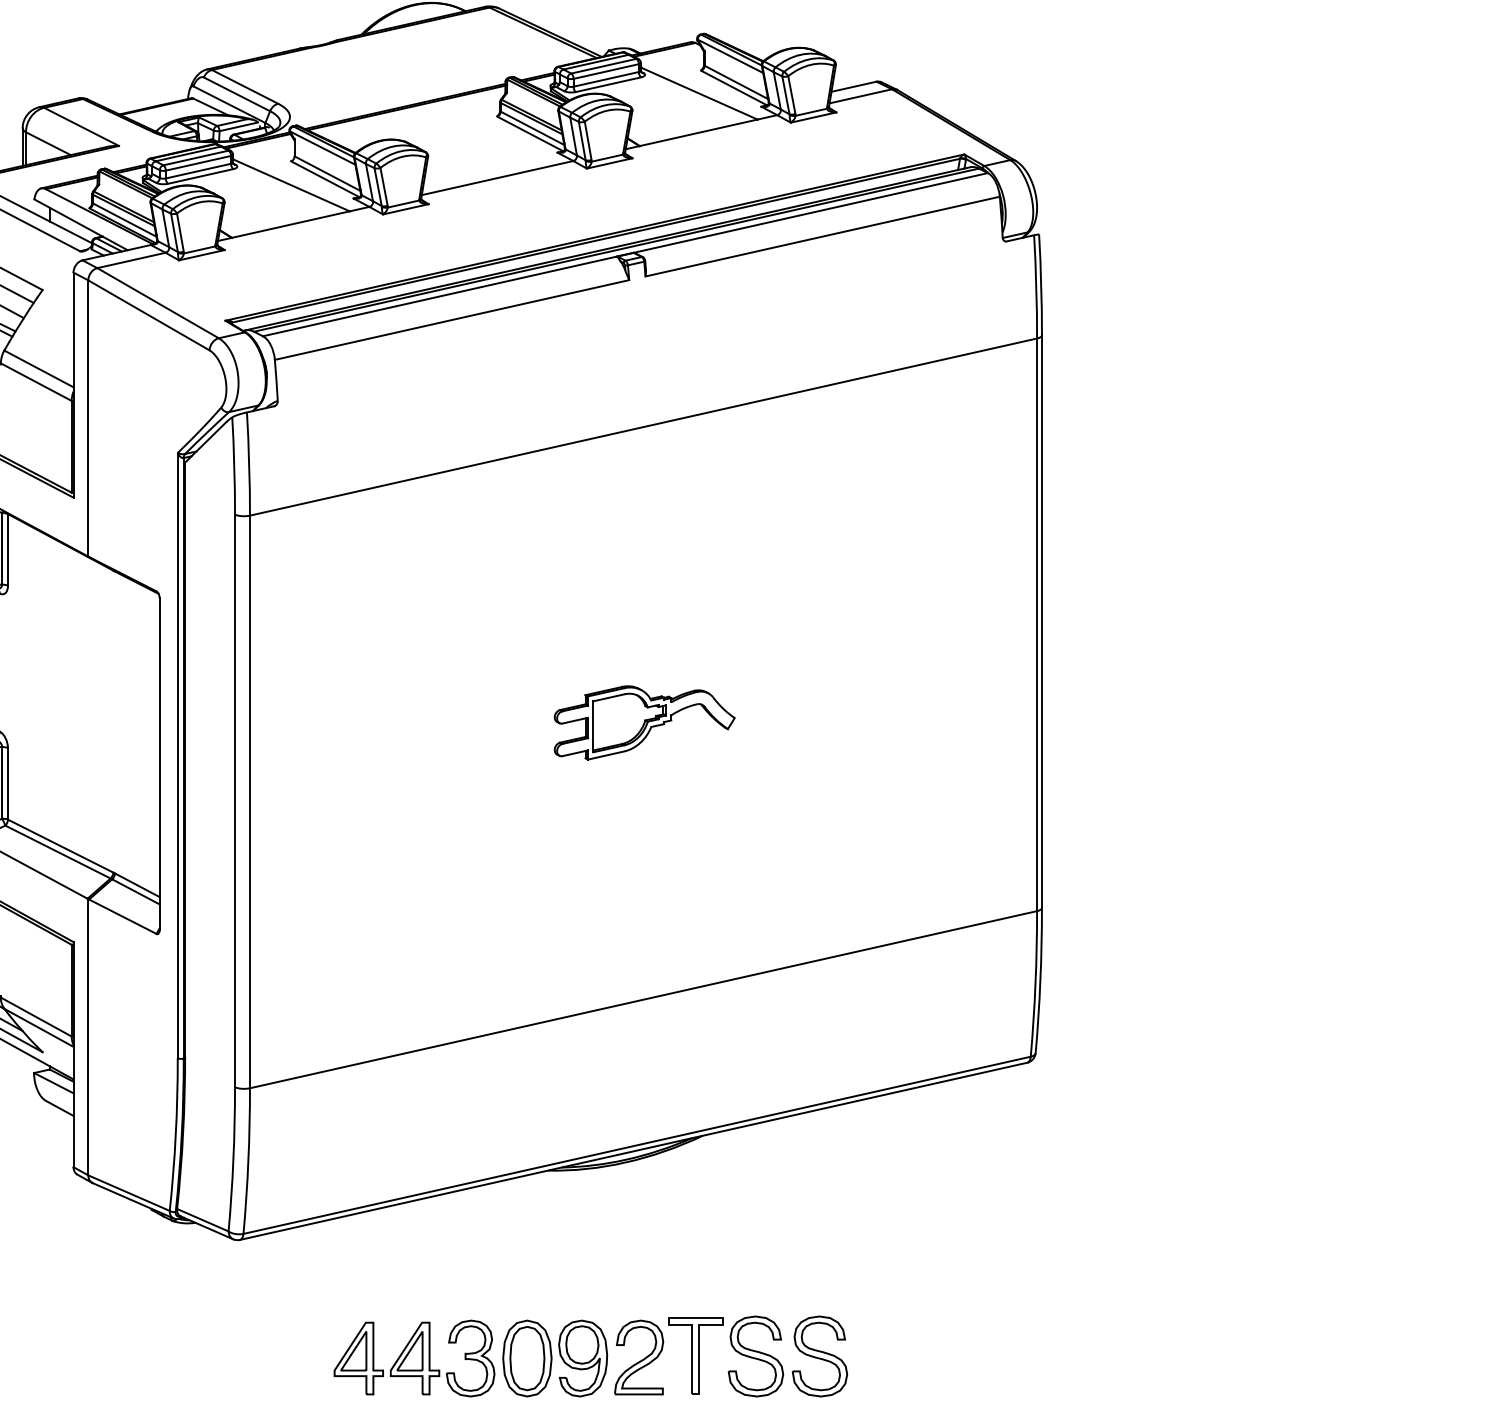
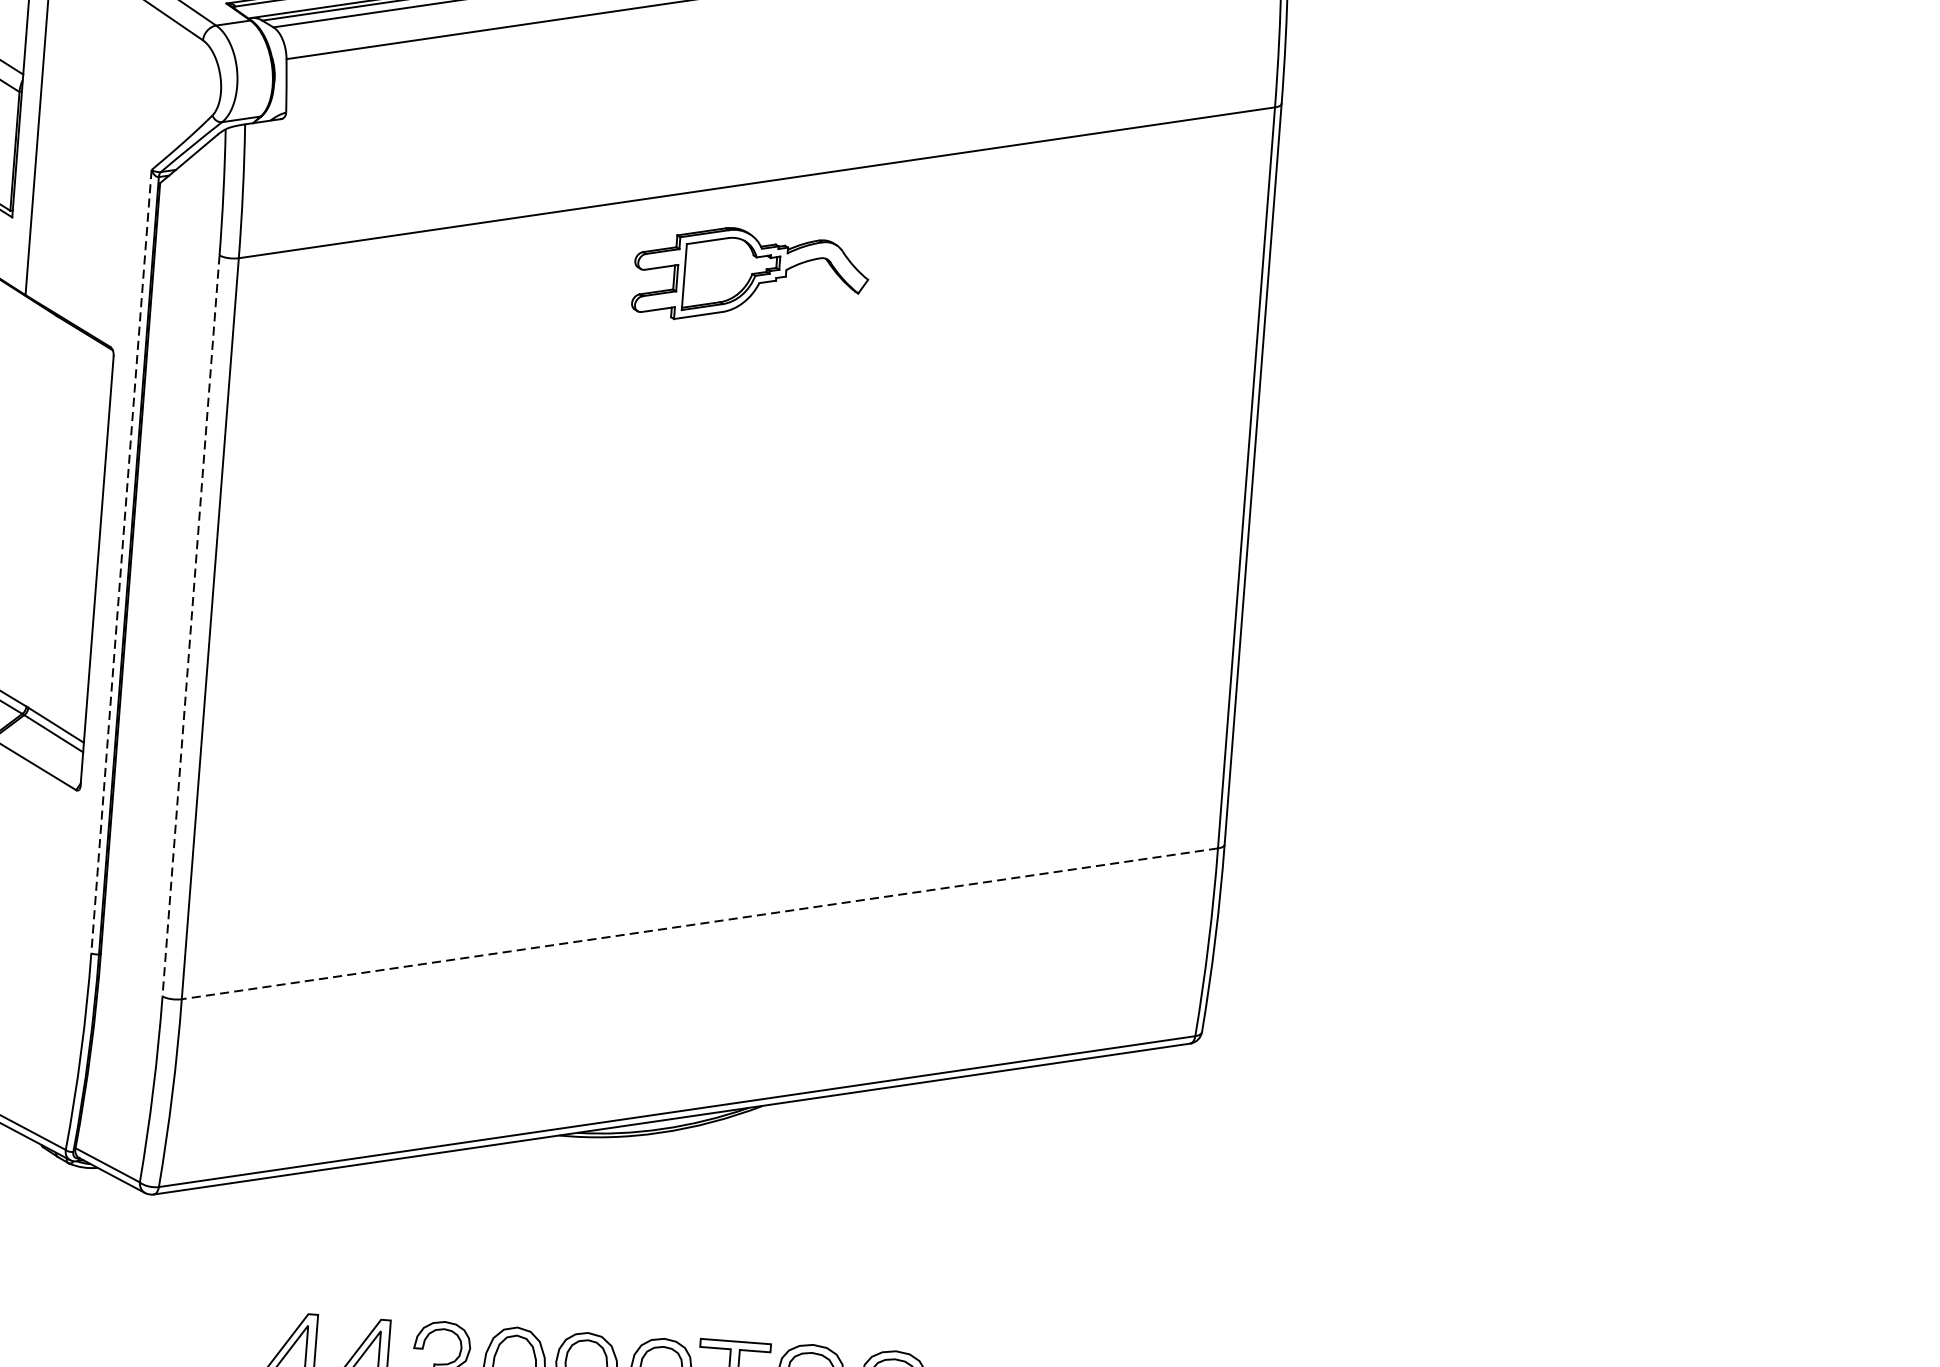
part: (644, 722) -> (750, 276), moved
line: (177, 755) -> (121, 561), solid -> dashed
line: (235, 801) -> (191, 626), solid -> dashed
line: (643, 999) -> (699, 923), solid -> dashed

